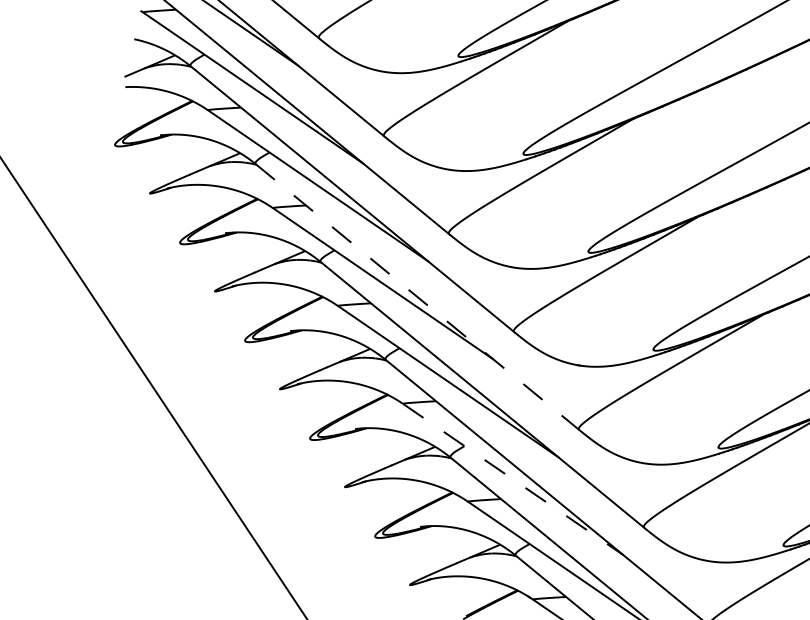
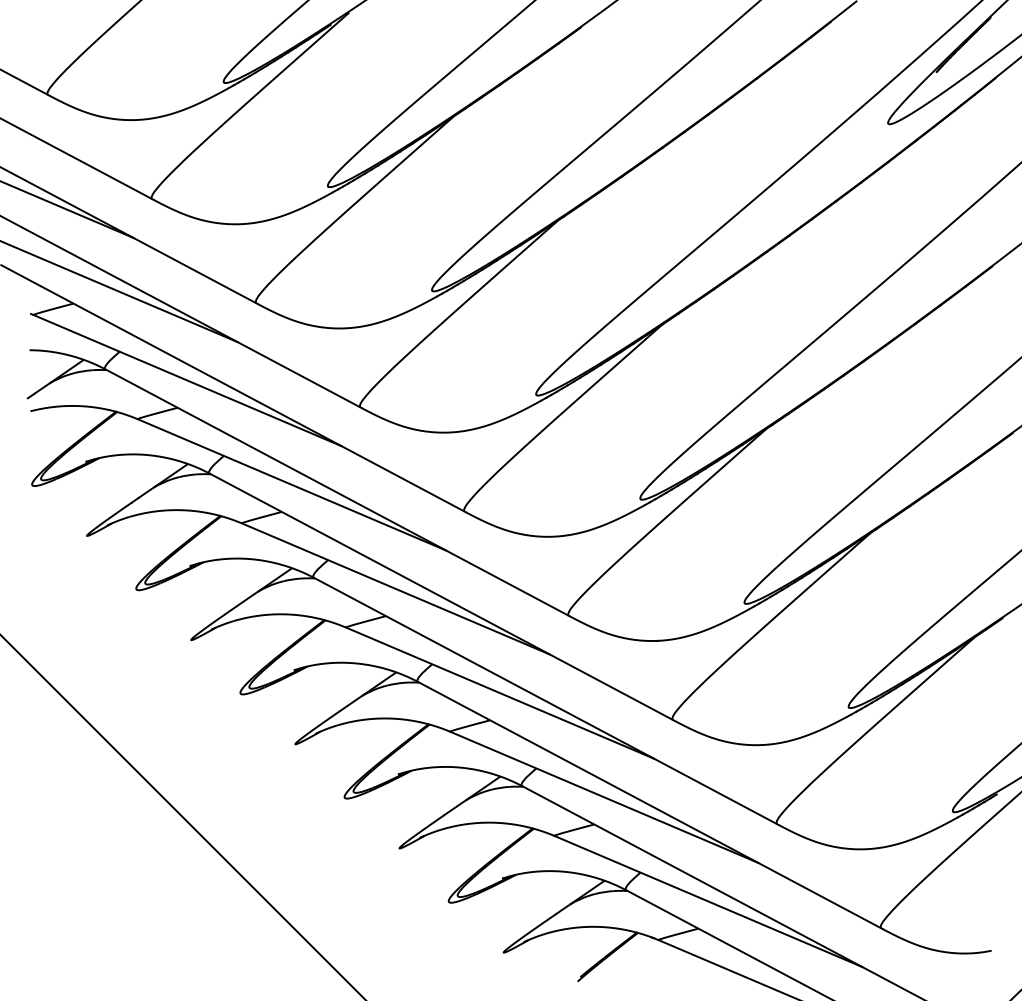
line: (418, 297) -> (442, 597), dashed -> solid
line: (513, 479) -> (604, 797), dashed -> solid

